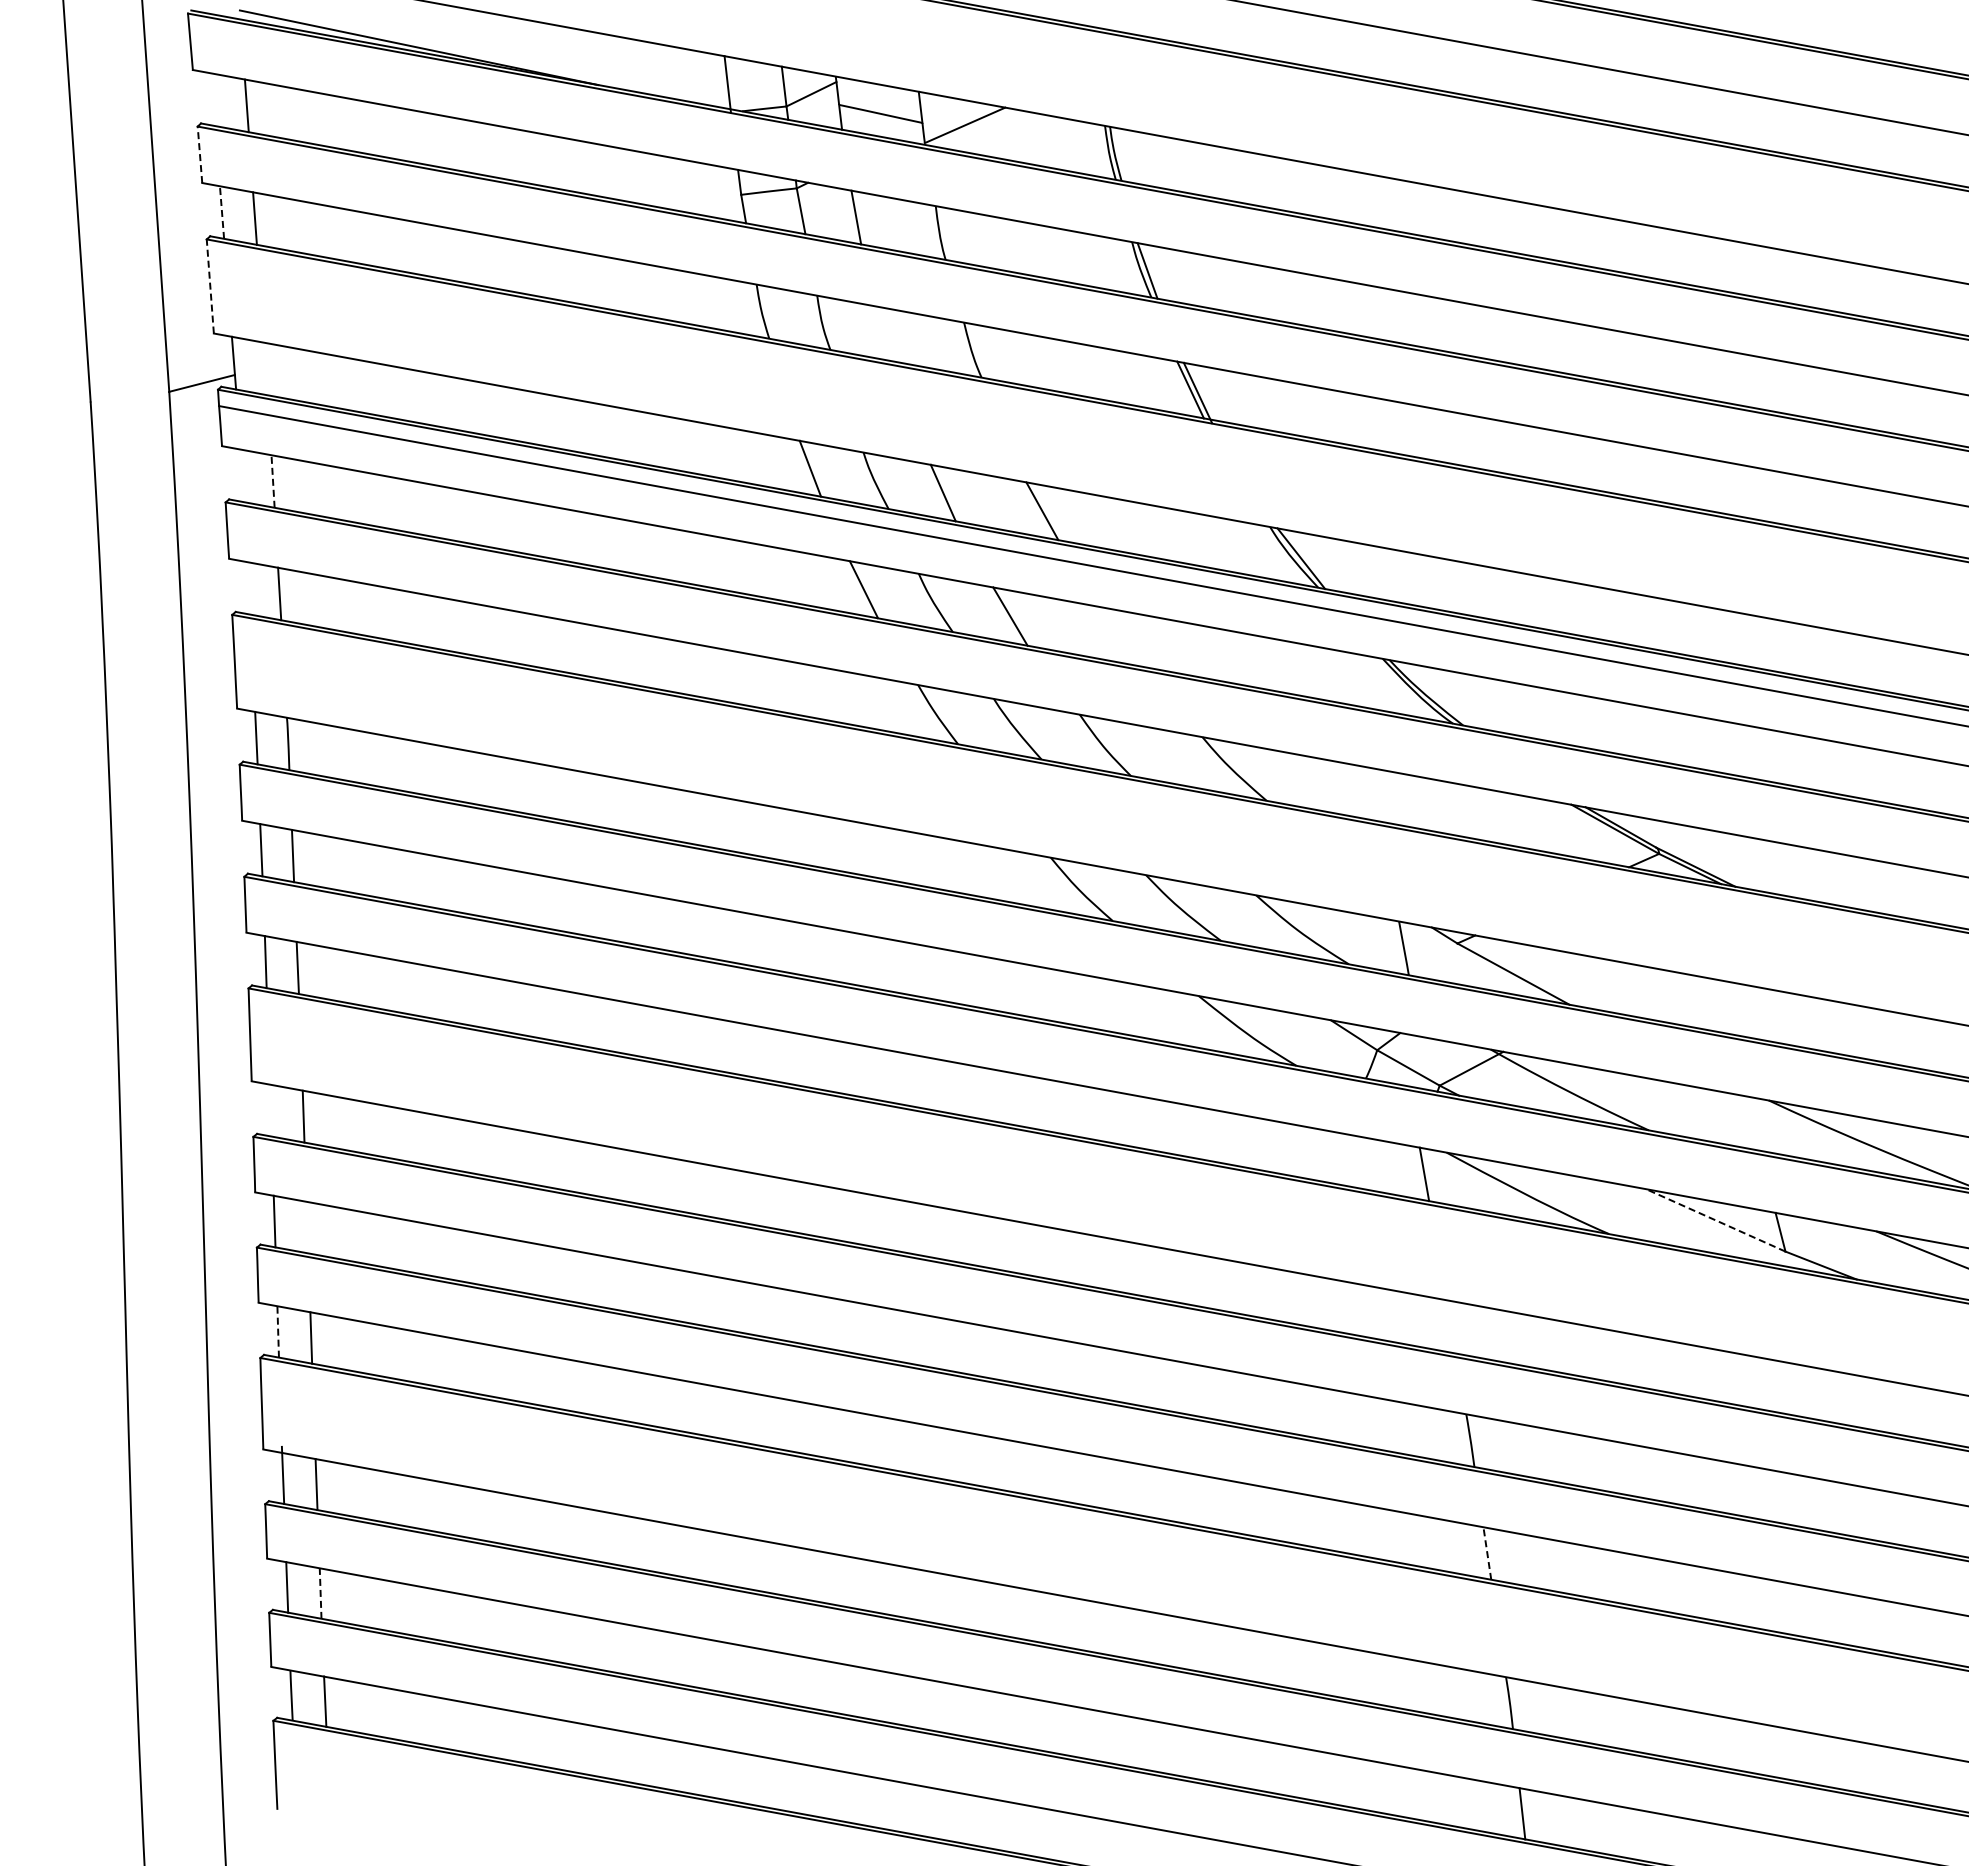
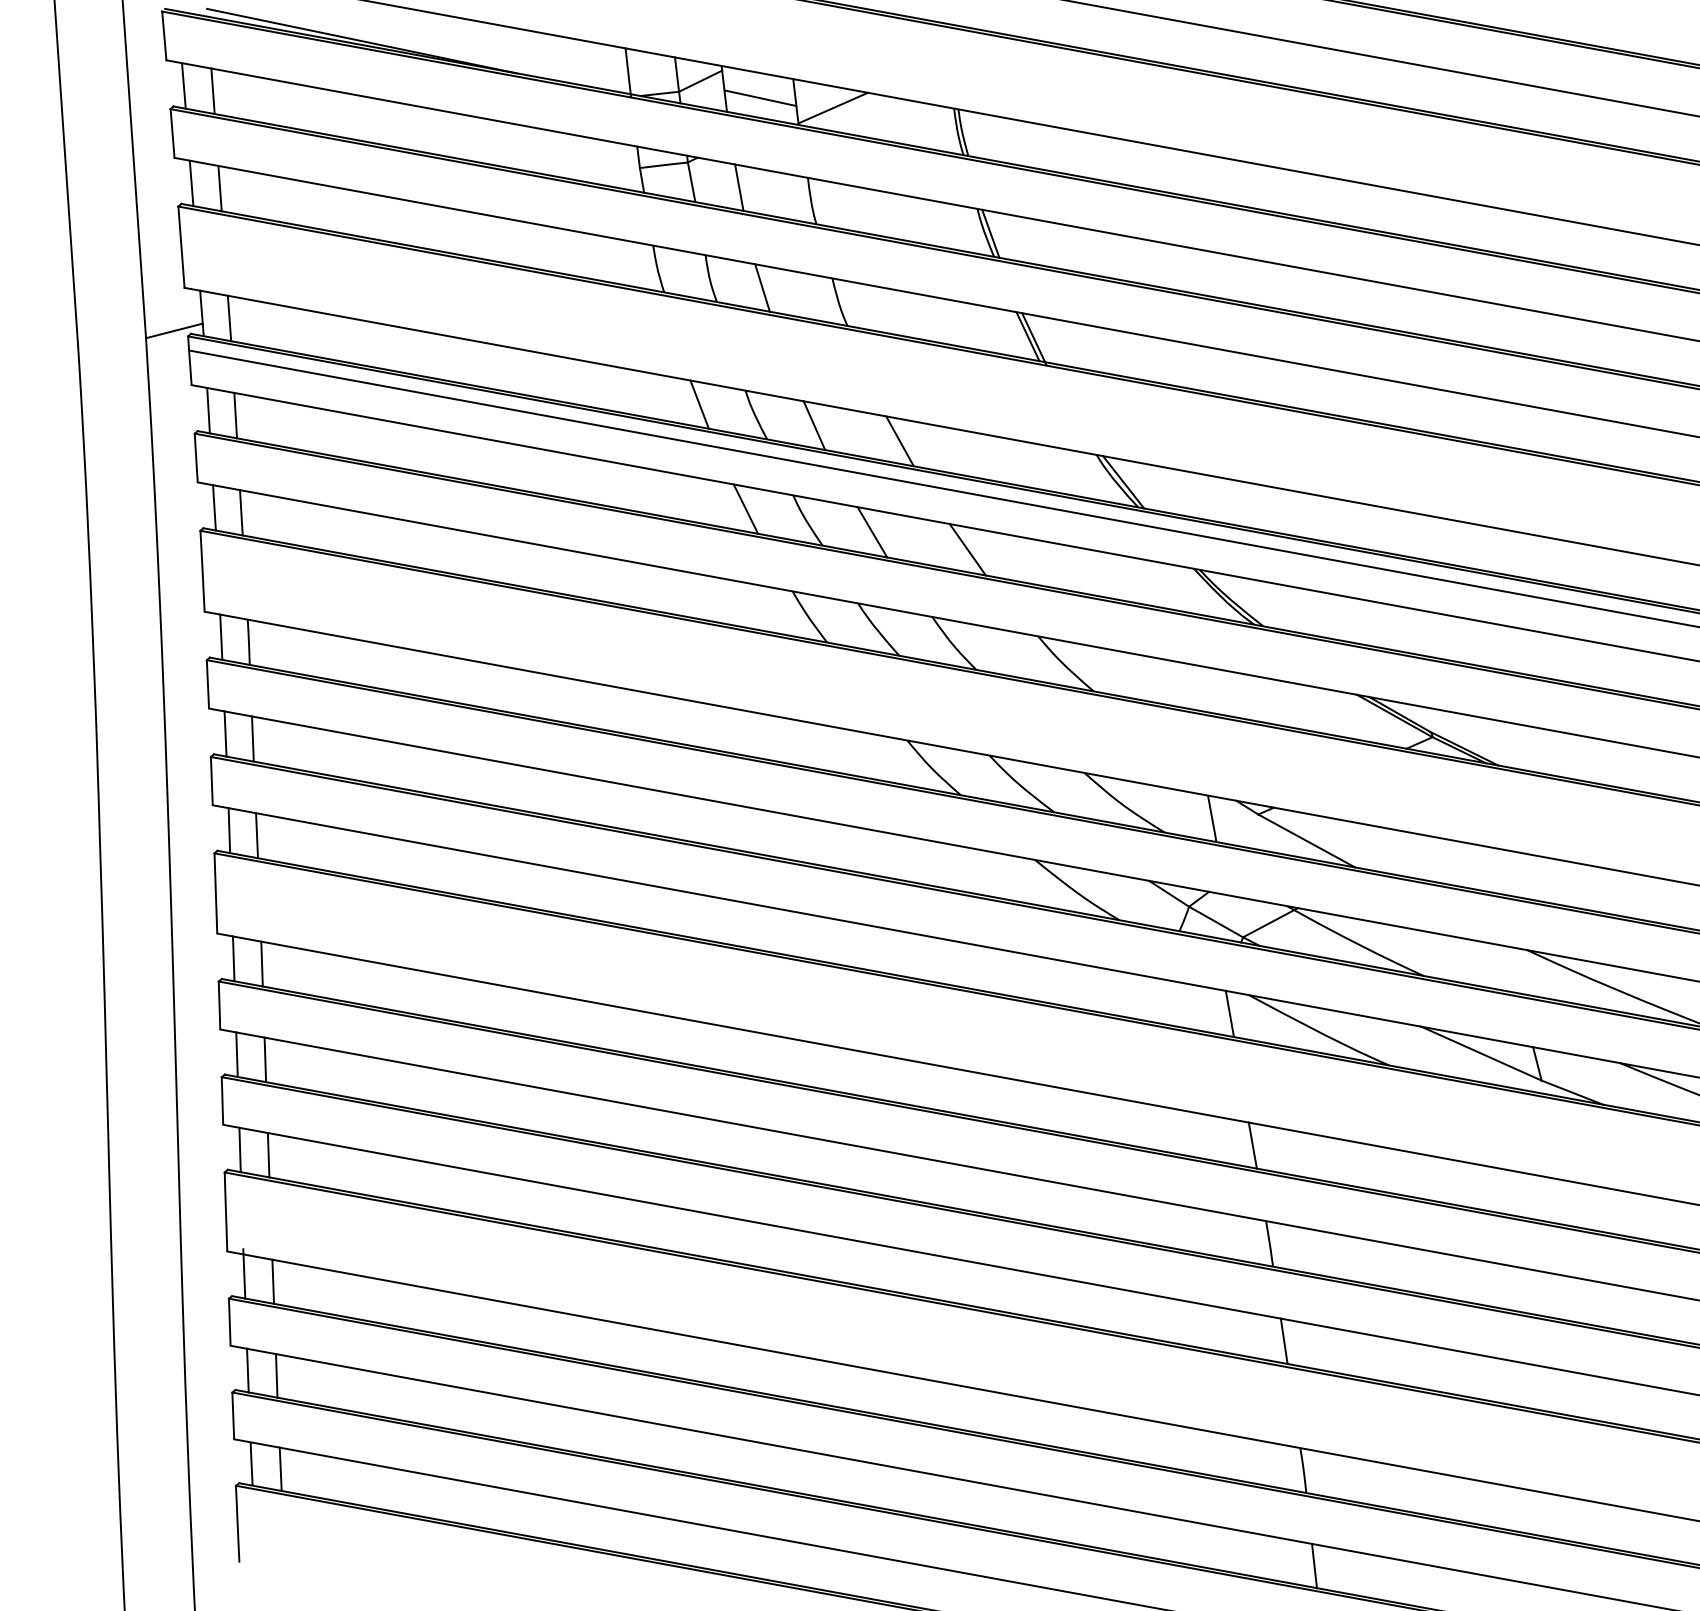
line: (212, 99) -> (183, 85), added
line: (199, 154) -> (172, 133), dashed -> solid
line: (222, 212) -> (192, 183), dashed -> solid
line: (210, 285) -> (181, 246), dashed -> solid
line: (882, 333) -> (761, 287), added
line: (265, 368) -> (229, 318), added
line: (241, 475) -> (208, 410), added
line: (273, 481) -> (236, 415), dashed -> solid
line: (248, 587) -> (214, 507), added
line: (1120, 636) -> (967, 549), added
line: (270, 1110) -> (233, 958), added
line: (1715, 1220) -> (1481, 1053), dashed -> solid
line: (307, 1227) -> (265, 1059), added
line: (1450, 1326) -> (1252, 1145), added
line: (278, 1331) -> (240, 1149), dashed -> solid
line: (1487, 1553) -> (1284, 1341), dashed -> solid
line: (320, 1593) -> (276, 1375), dashed -> solid

